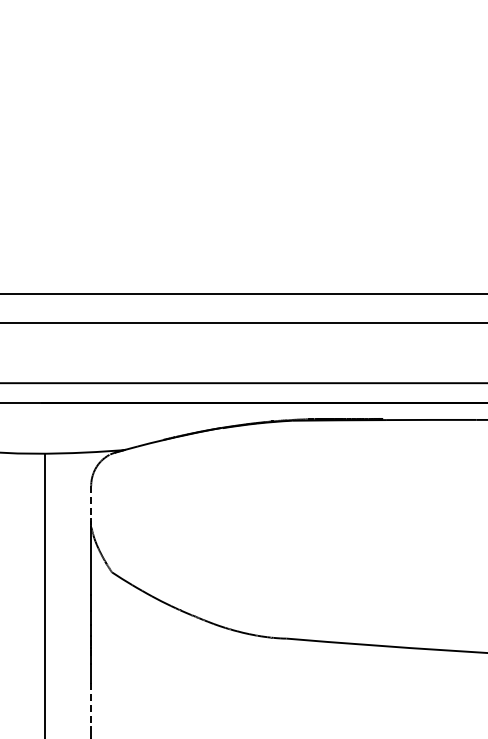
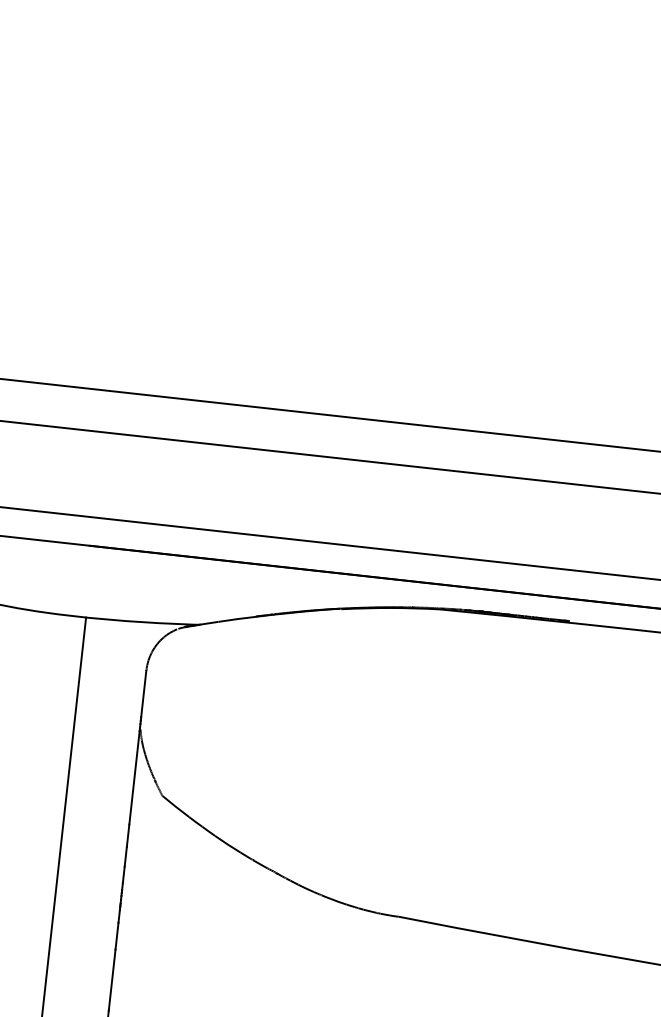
line: (91, 503) -> (144, 695), dashed -> solid
line: (91, 704) -> (112, 979), dashed -> solid

